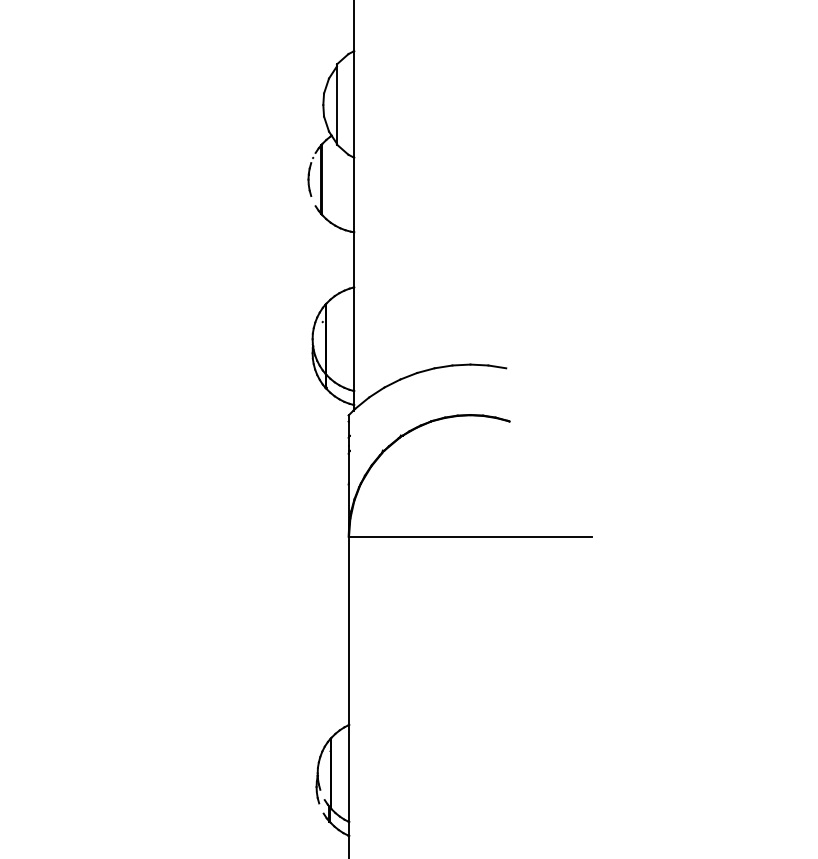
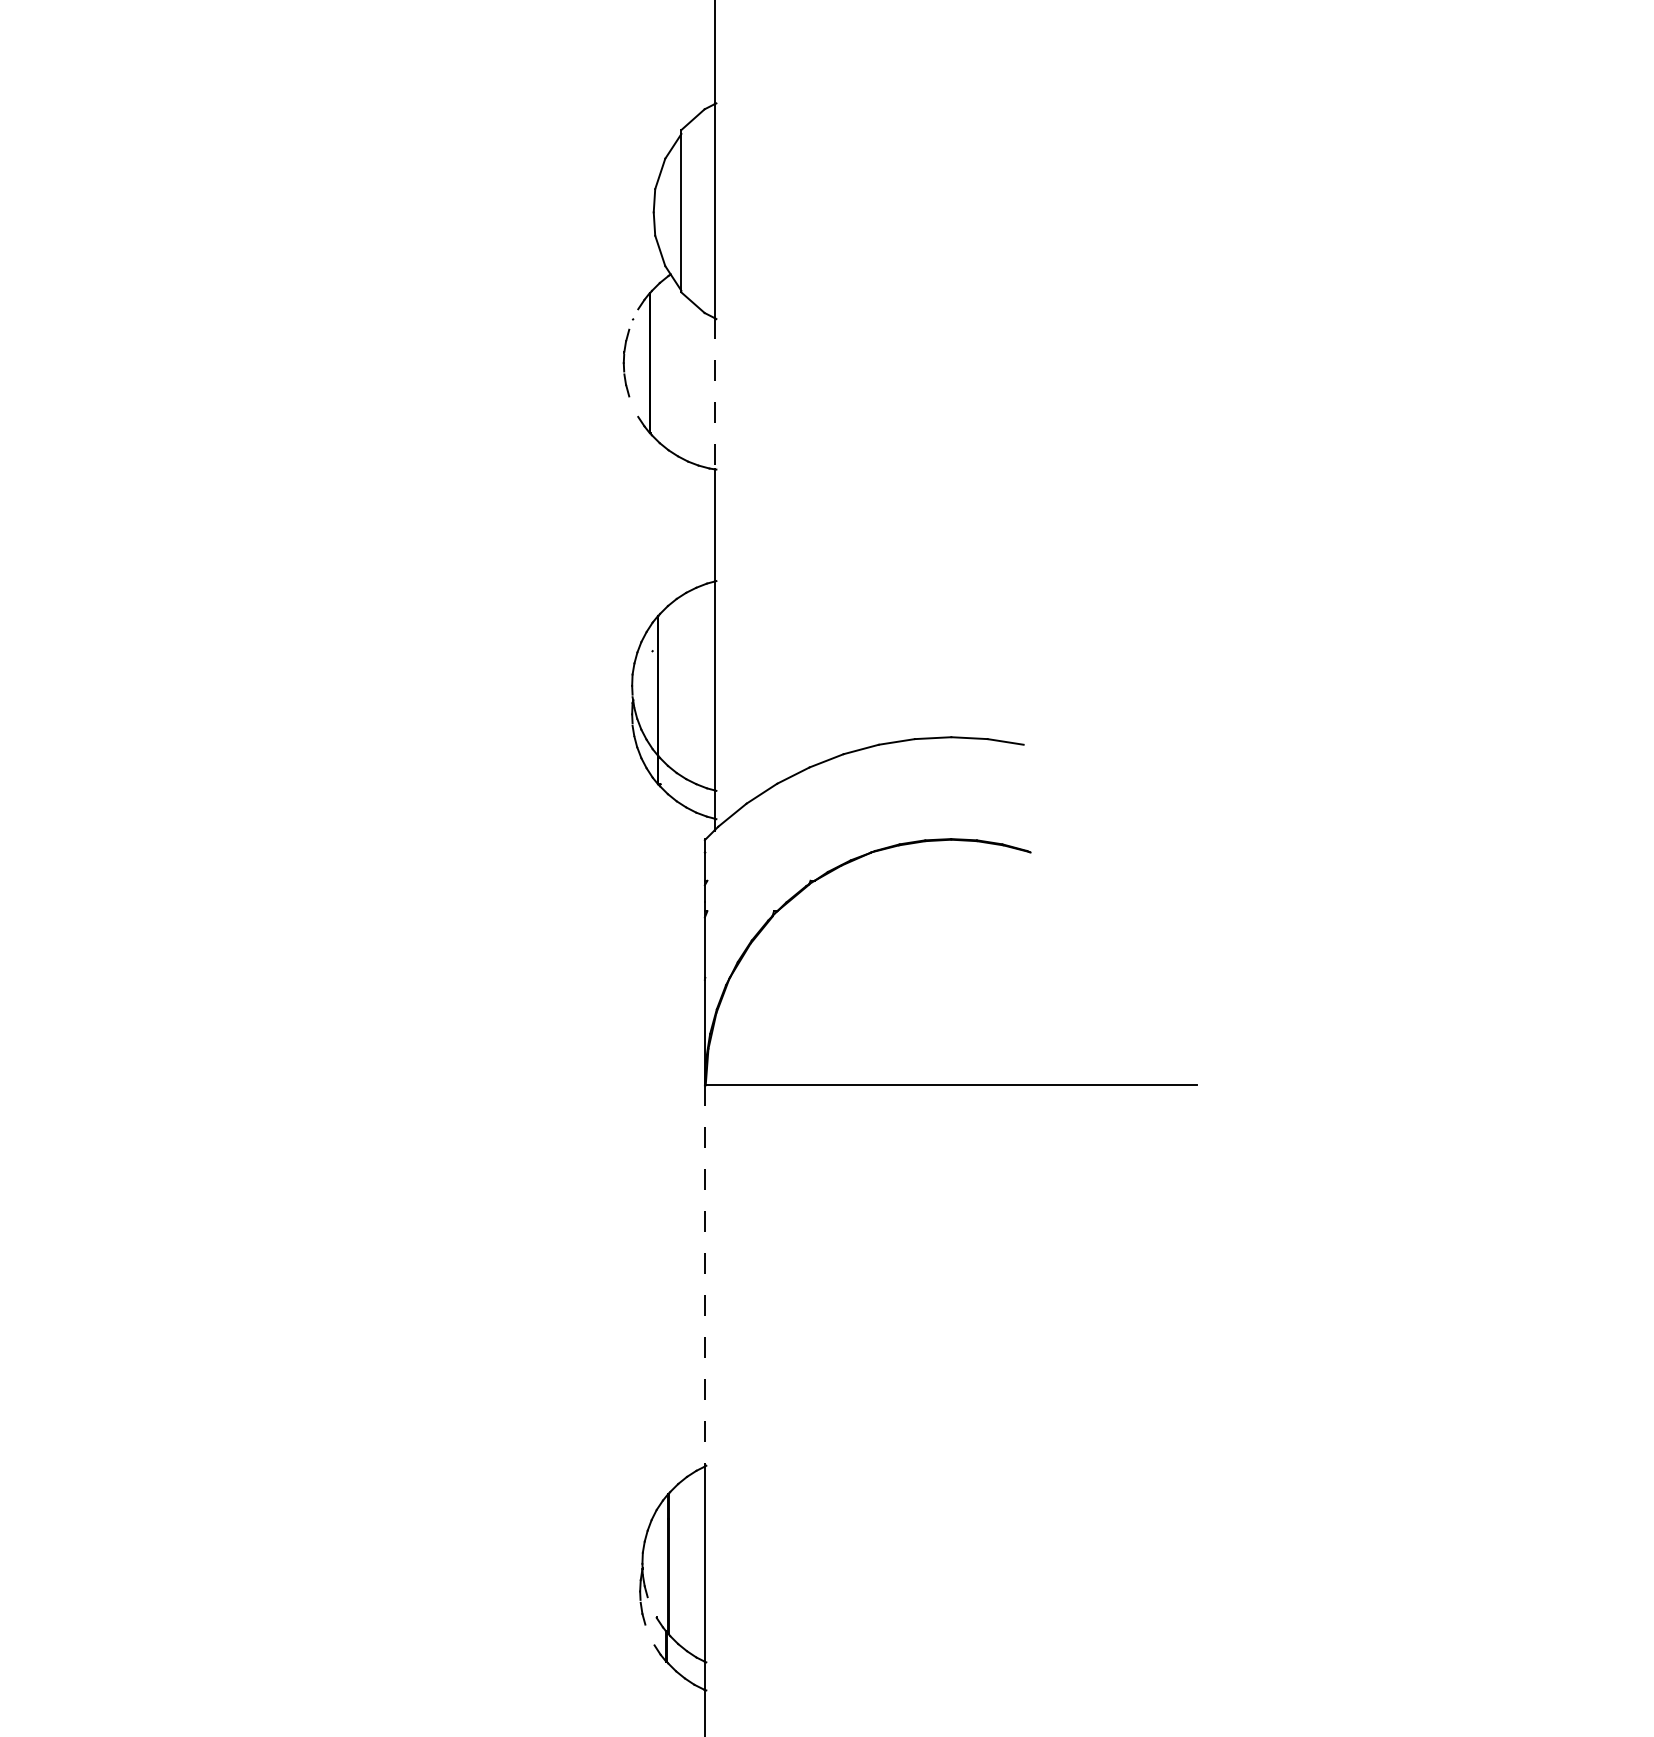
line: (353, 195) -> (714, 395), solid -> dashed
line: (348, 631) -> (704, 1277), solid -> dashed

